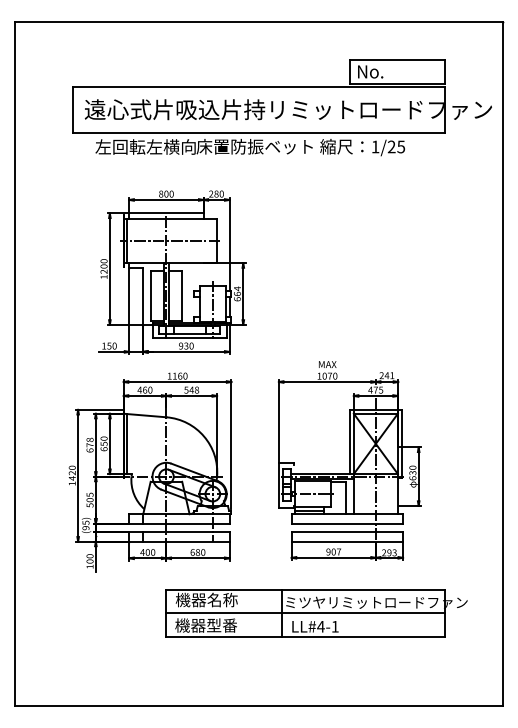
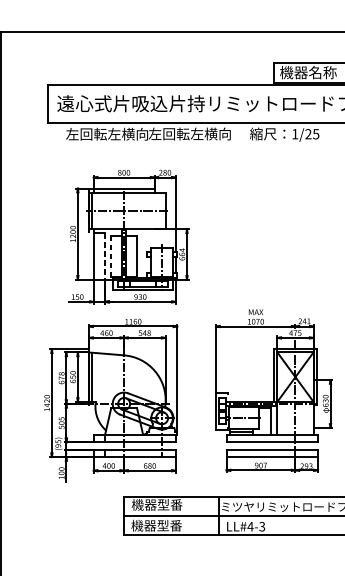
text: (391, 71) -> (308, 72), No. -> 機器名称
text: (254, 146) -> (196, 133), 床置防振ベット -> 左回転左横向
line: (143, 296) -> (105, 256), solid -> dashed
line: (150, 296) -> (111, 256), solid -> dashed
text: (222, 599) -> (169, 504), 機器名称 -> 機器型番
text: (334, 626) -> (261, 526), LL#4-1 -> LL#4-3

